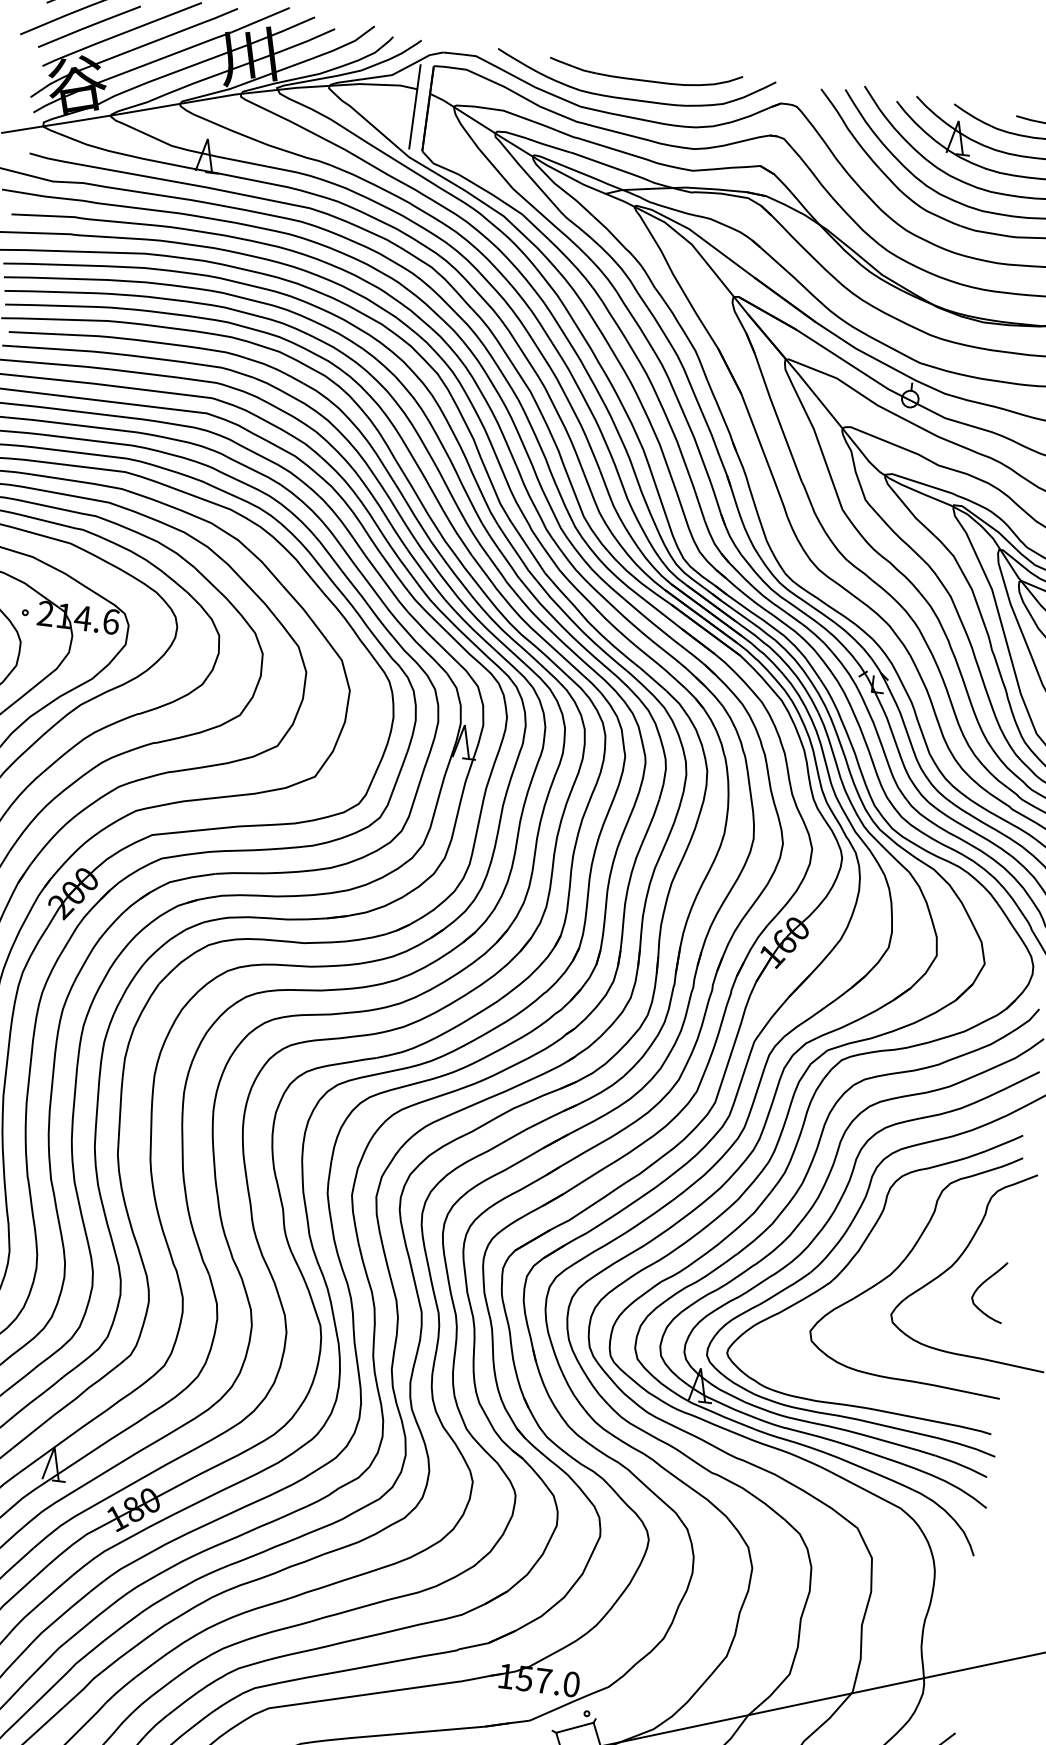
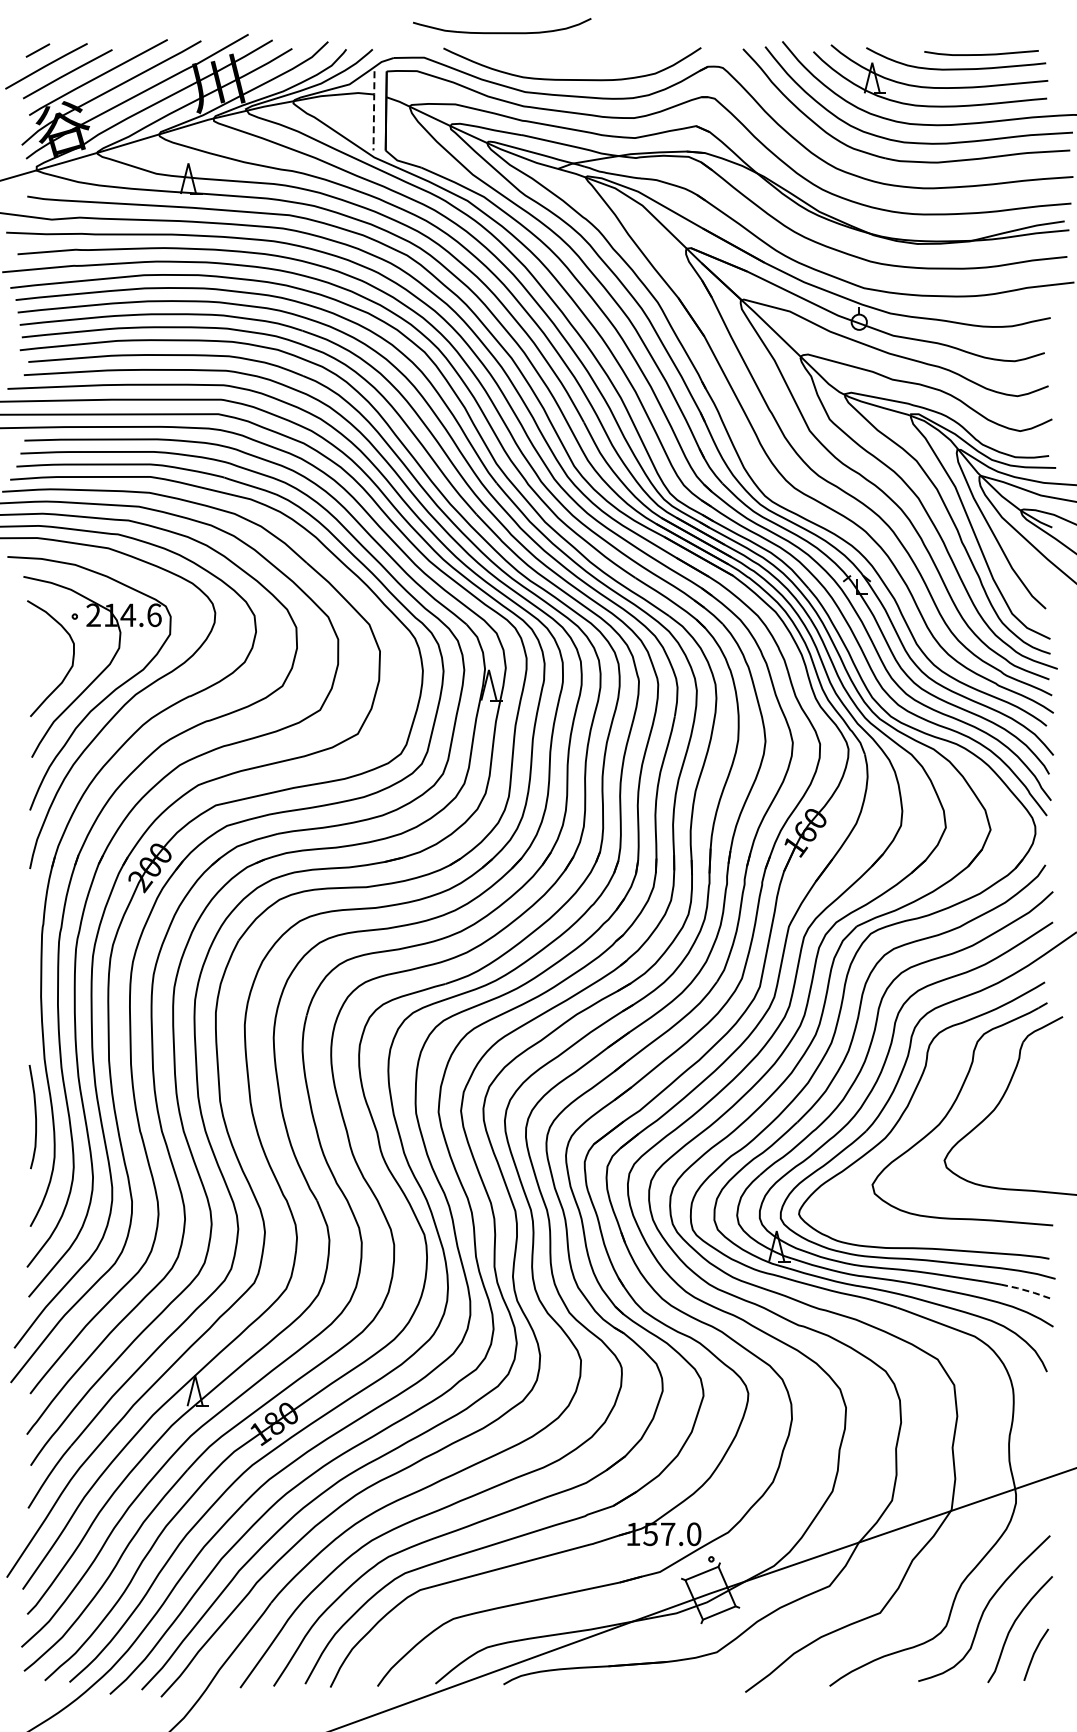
part: (646, 73) -> (502, 26), moved
line: (415, 106) -> (374, 110), solid -> dashed
curve: (983, 1284) -> (1025, 1122), removed
line: (961, 1465) -> (1025, 1290), solid -> dashed

